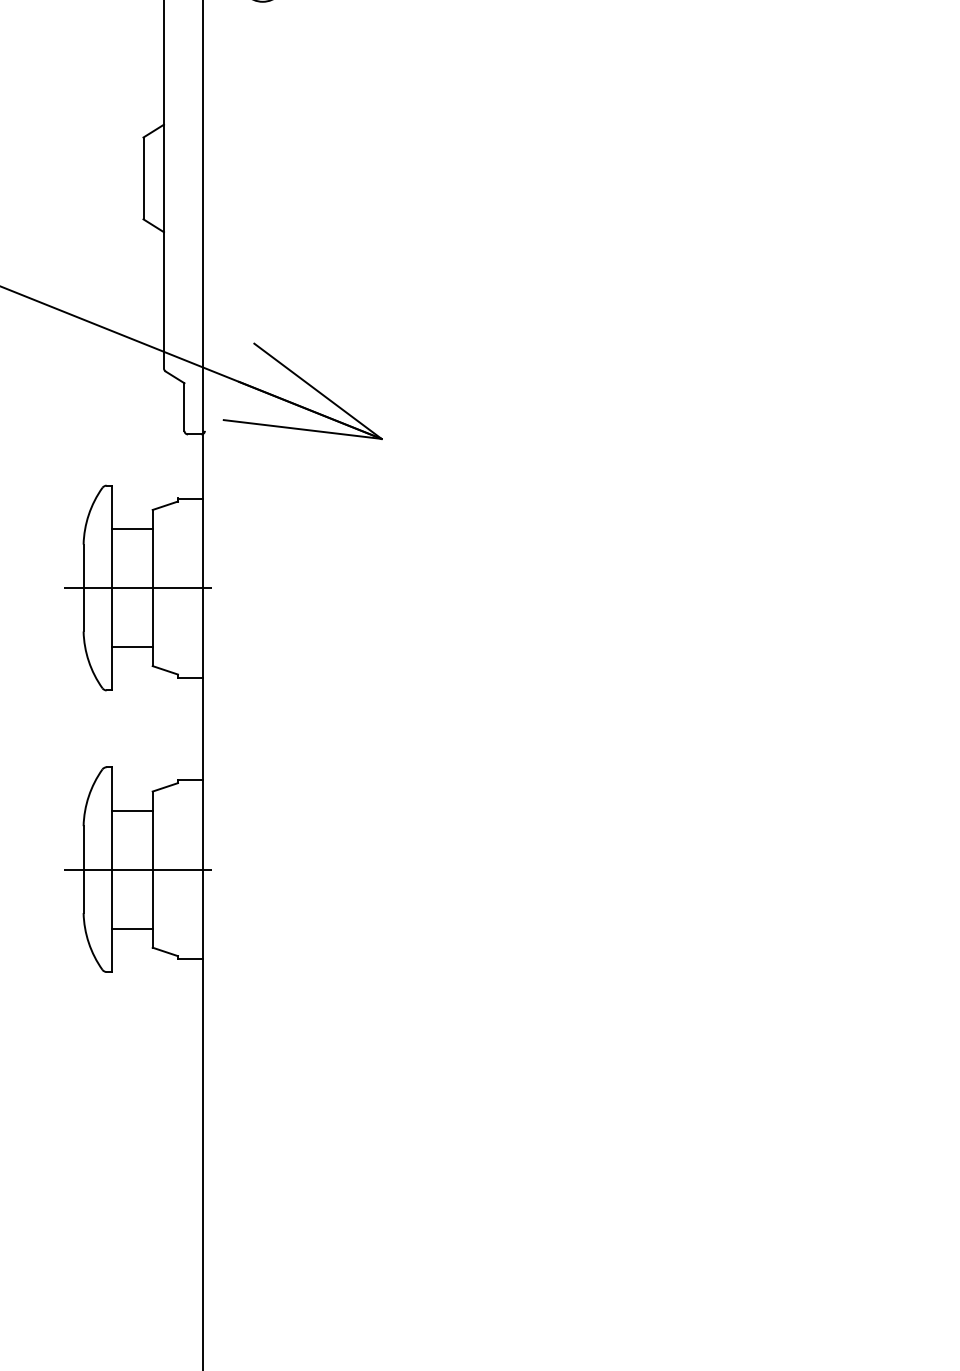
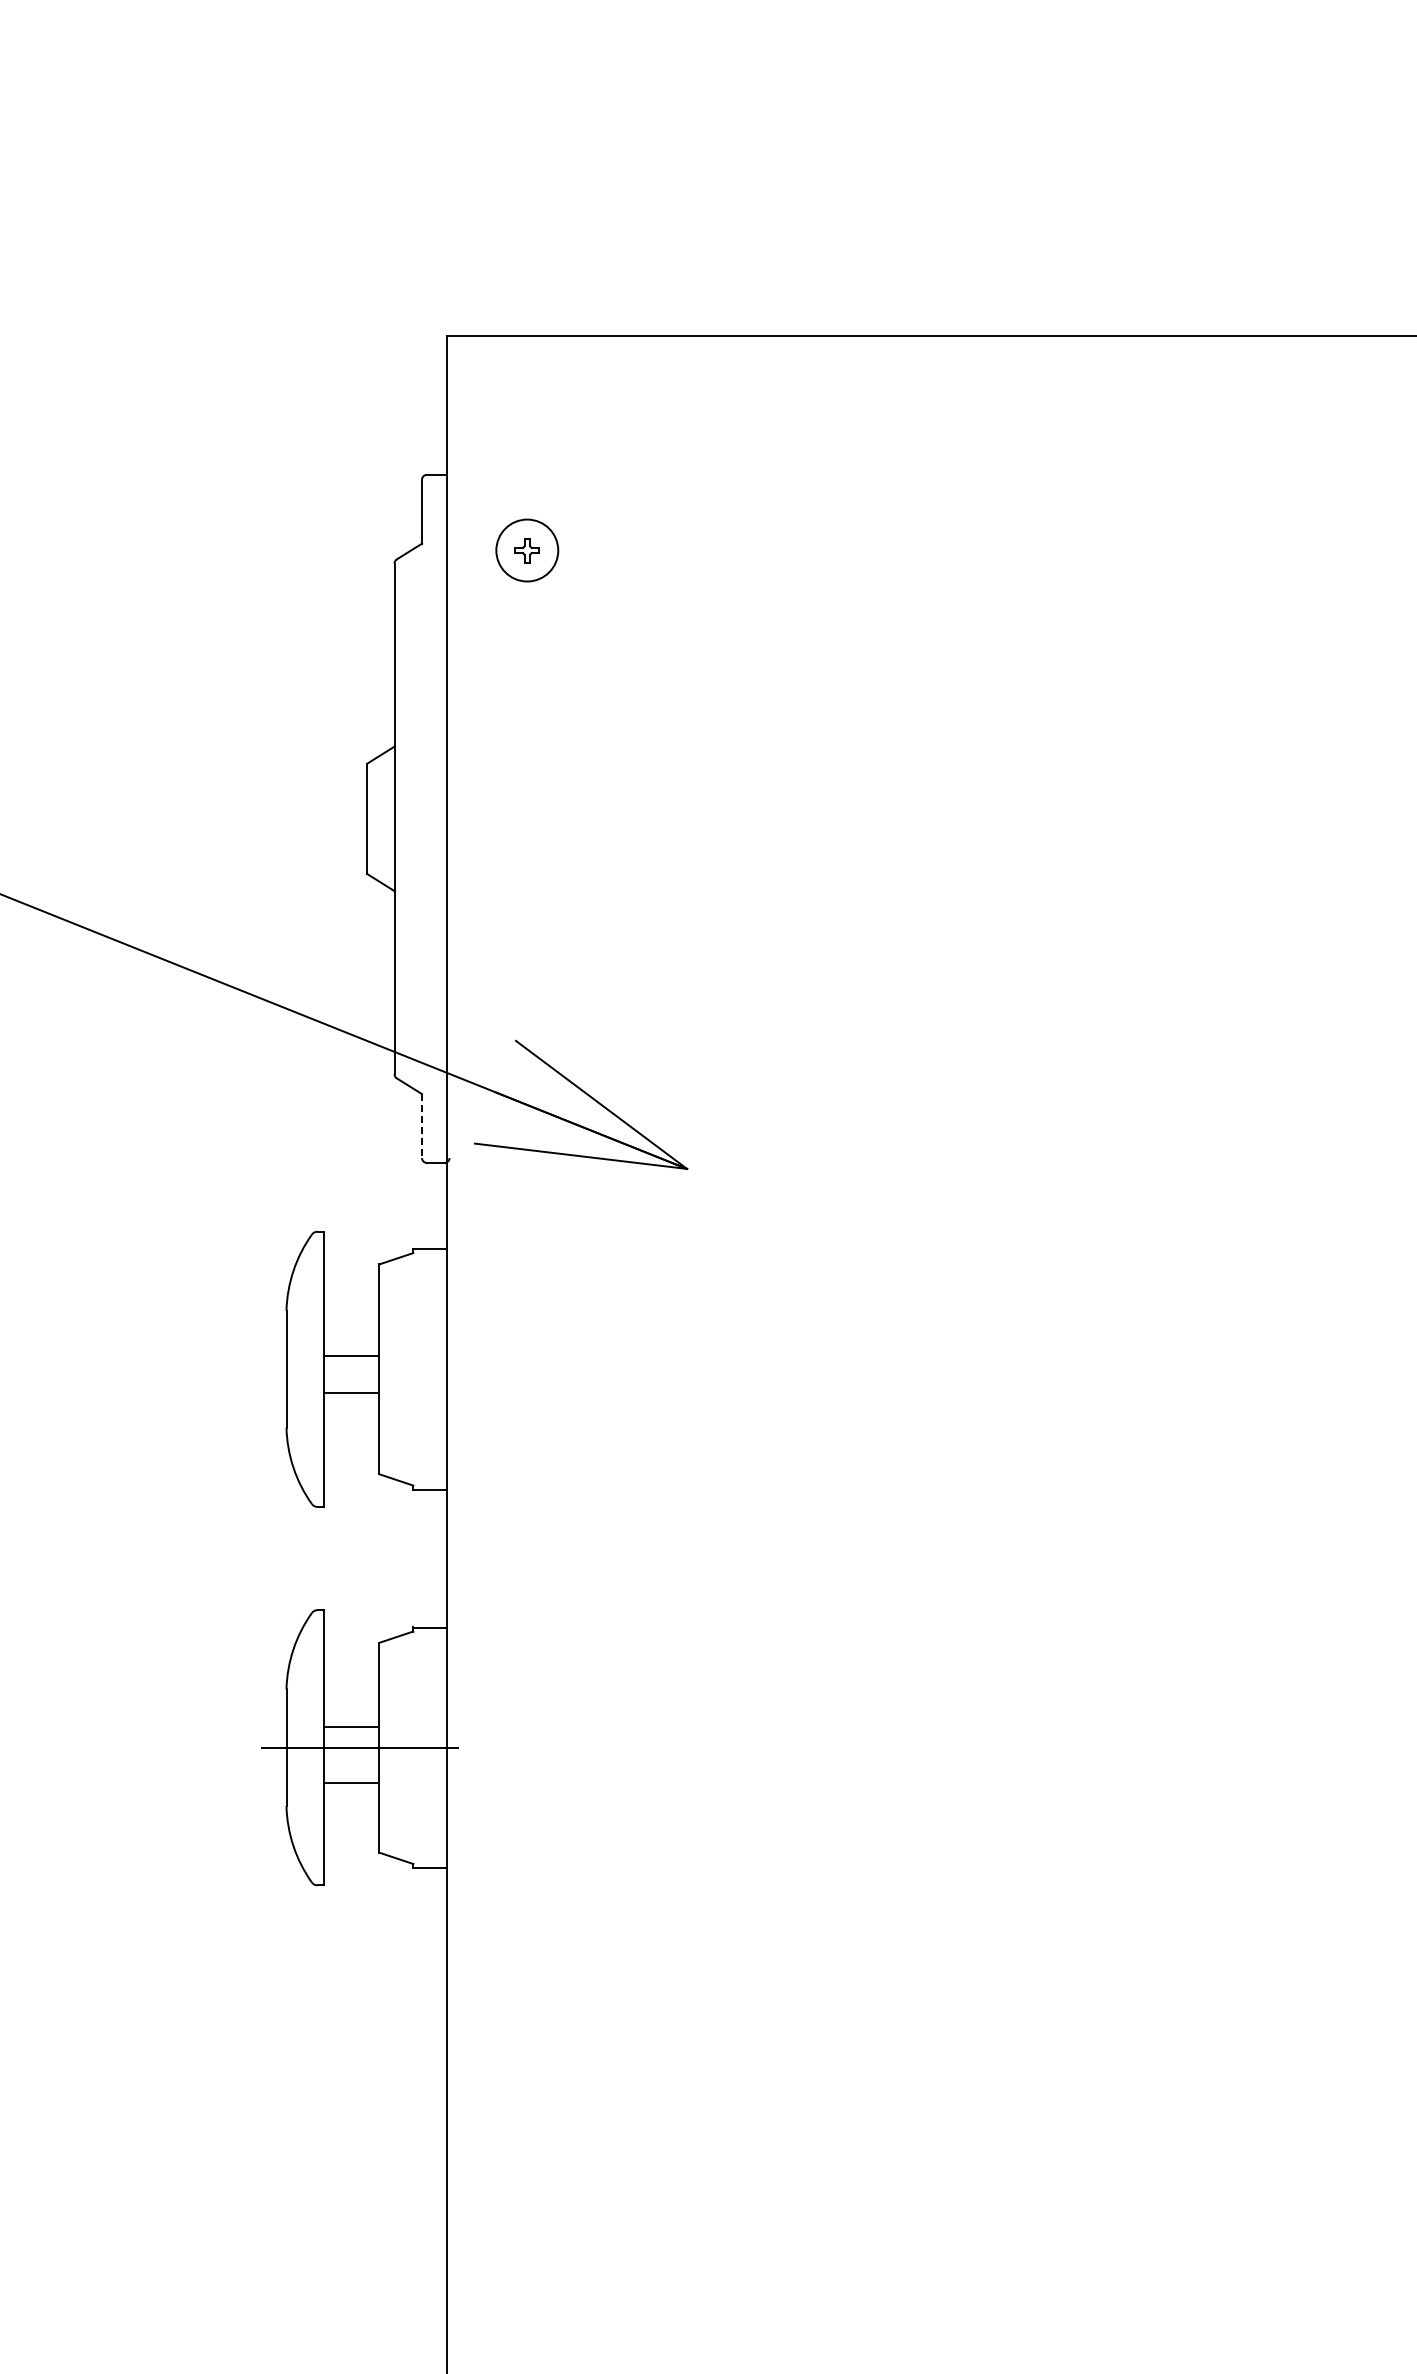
line: (184, 407) -> (422, 1126), solid -> dashed
line: (131, 529) -> (351, 1356), moved
line: (137, 588) -> (359, 1369), removed
line: (131, 646) -> (351, 1393), moved
line: (131, 810) -> (351, 1726), moved
line: (131, 928) -> (351, 1782), moved

